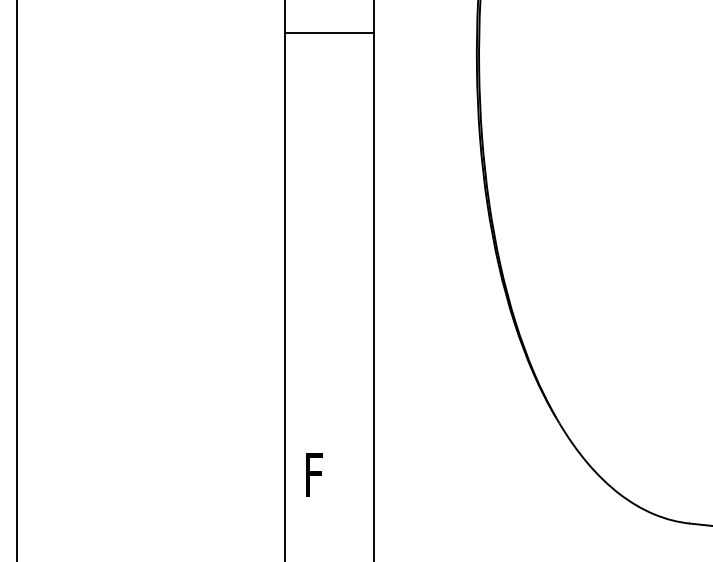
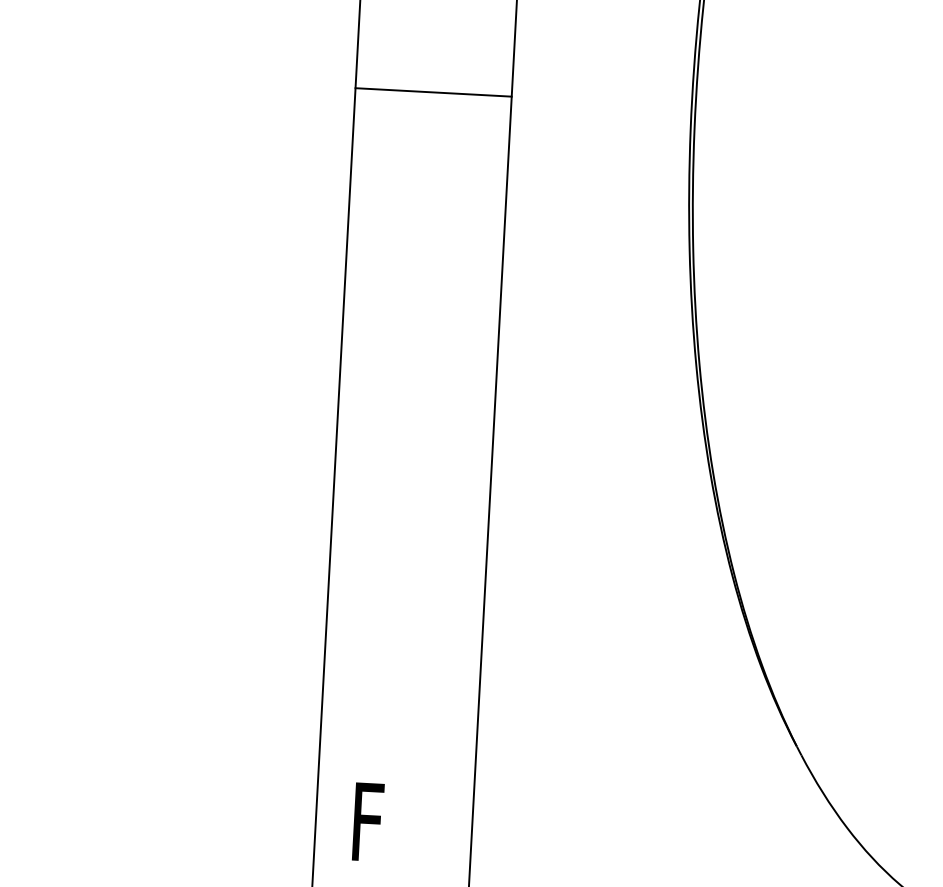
line: (328, 32) -> (432, 91), moved

